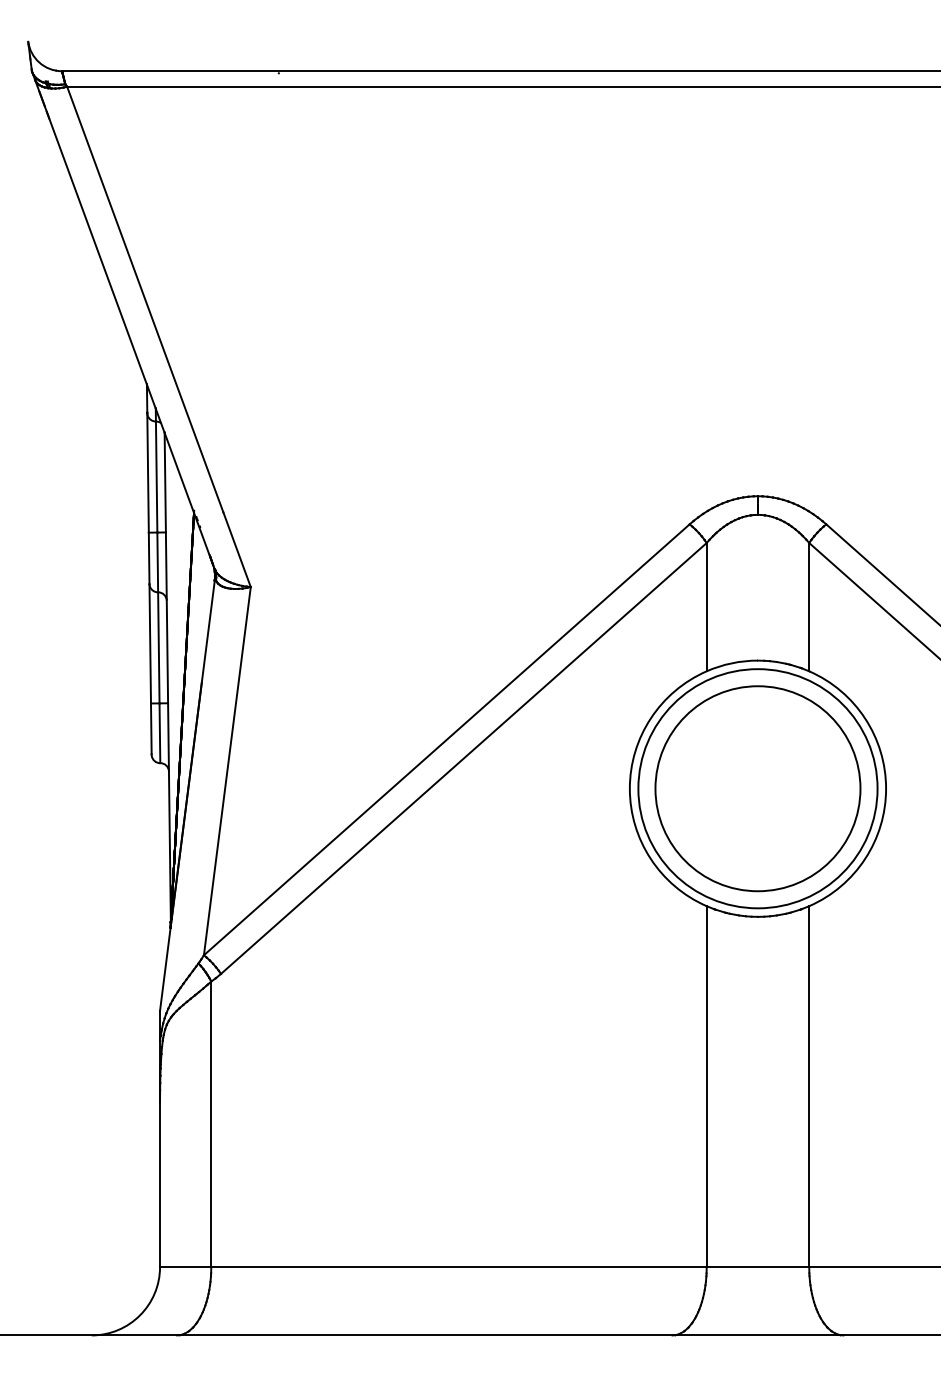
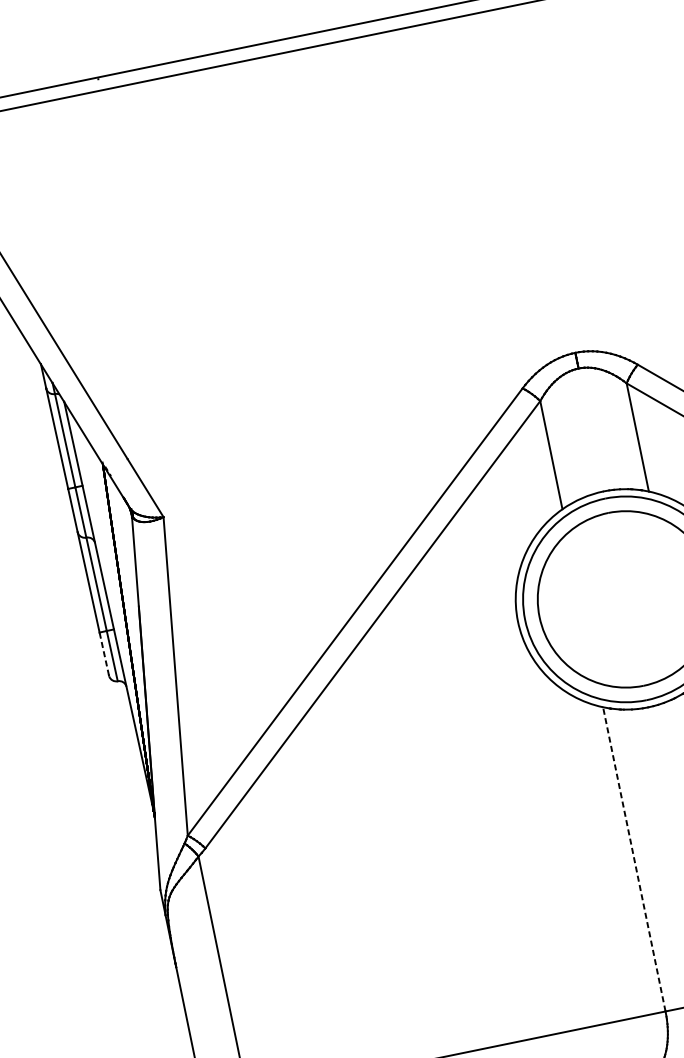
line: (151, 729) -> (104, 654), solid -> dashed
line: (706, 1086) -> (634, 859), solid -> dashed

